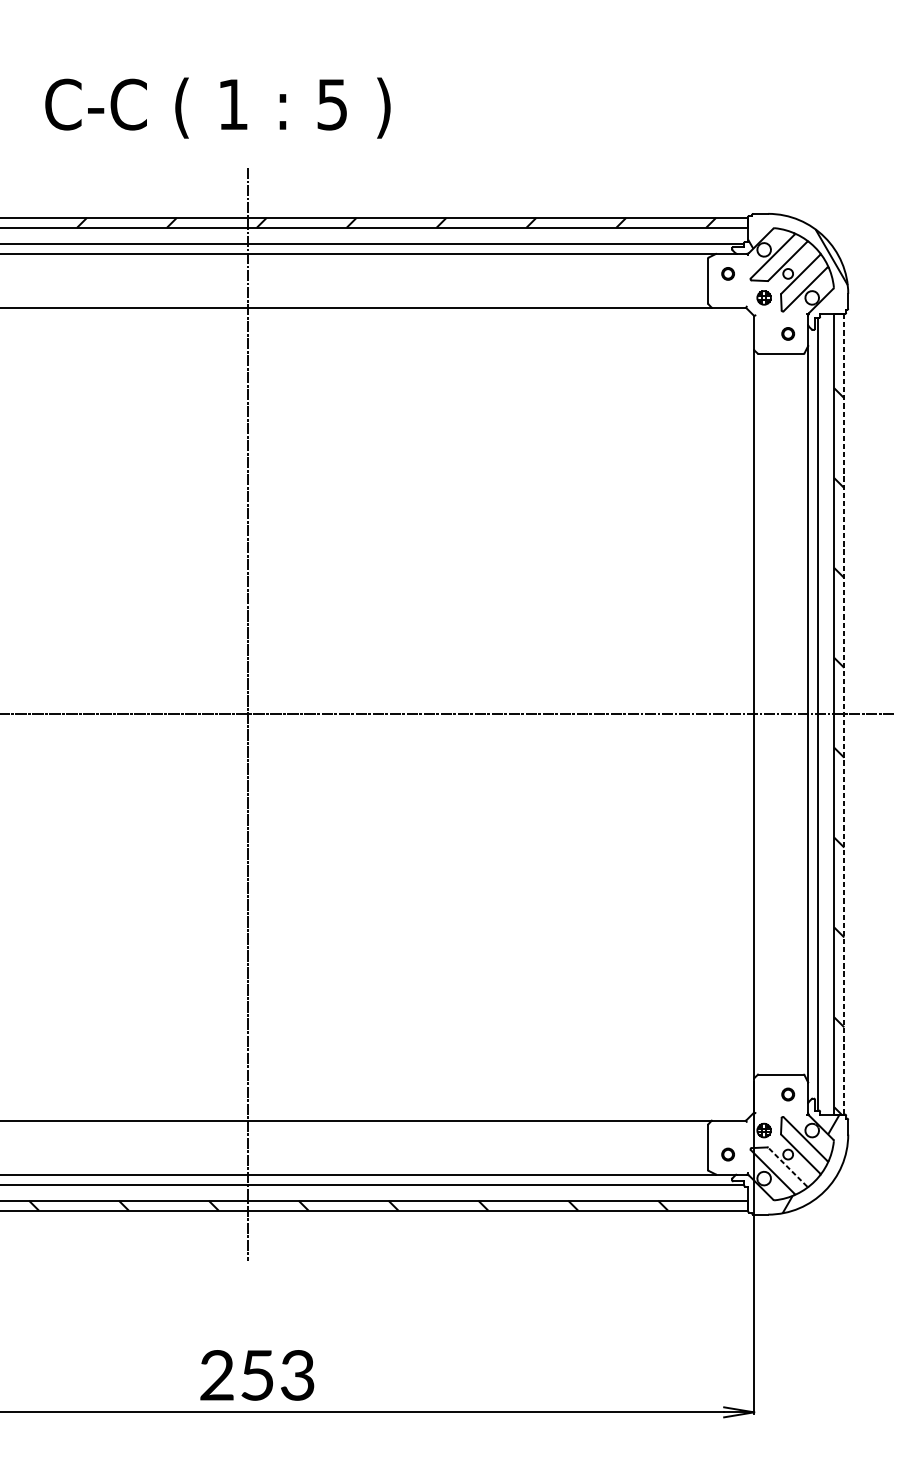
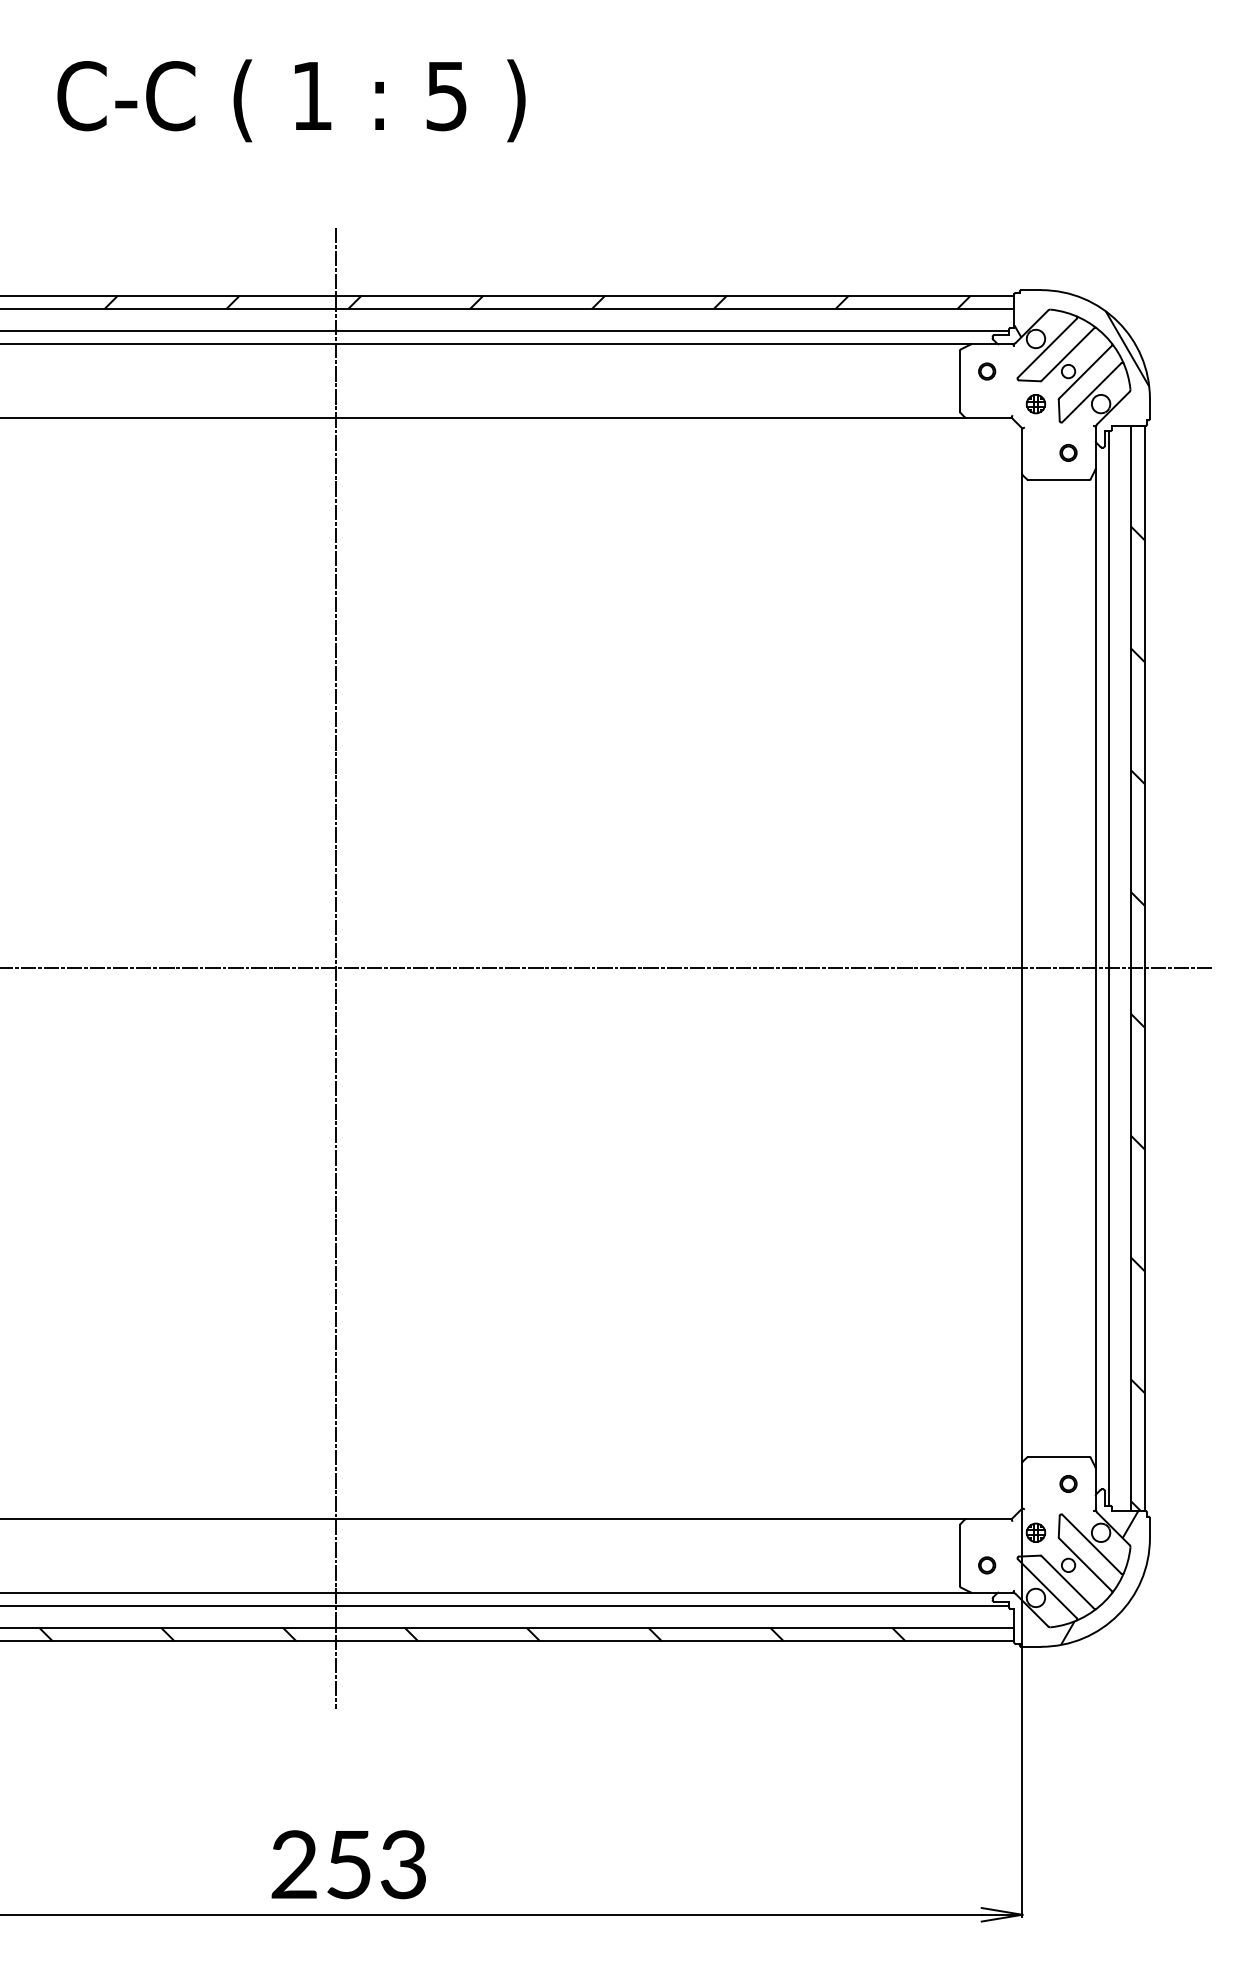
text: (217, 107) -> (291, 100), moved
line: (844, 714) -> (1144, 968), dashed -> solid
line: (787, 1167) -> (1067, 1582), dashed -> solid

